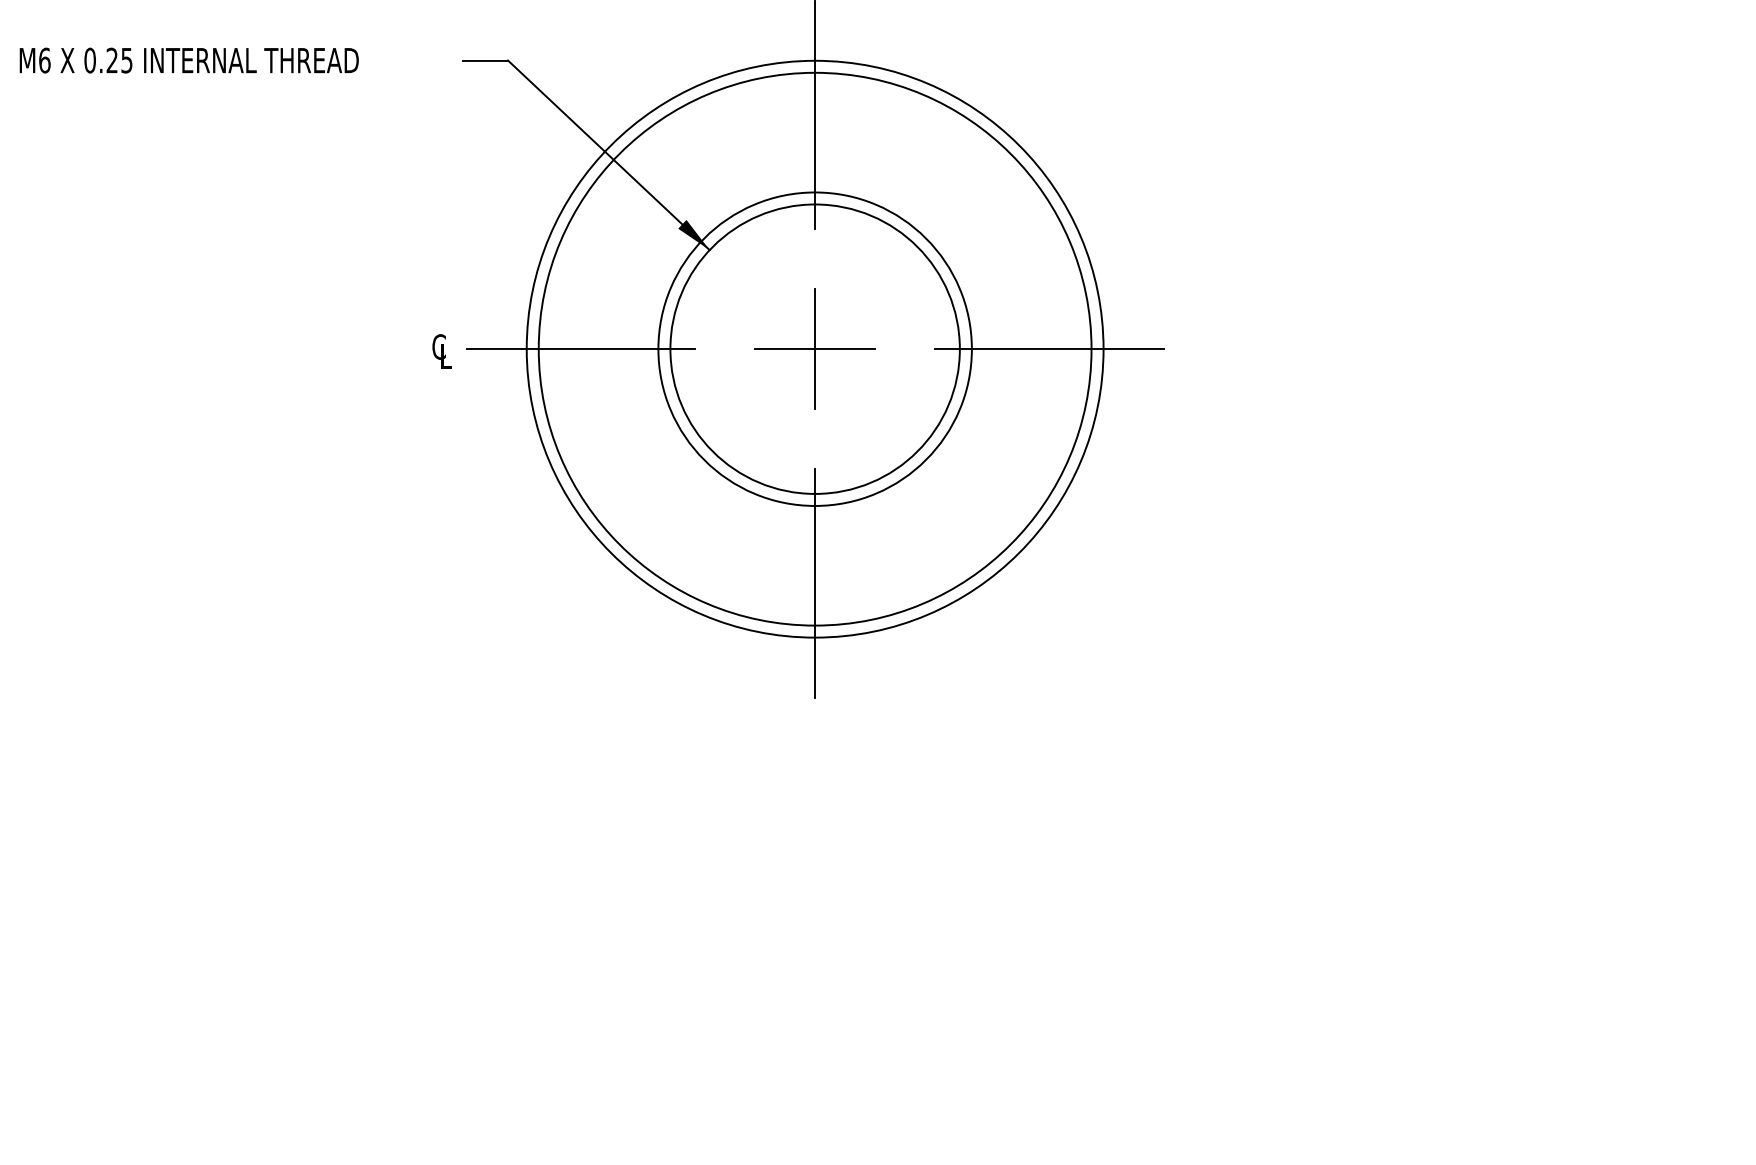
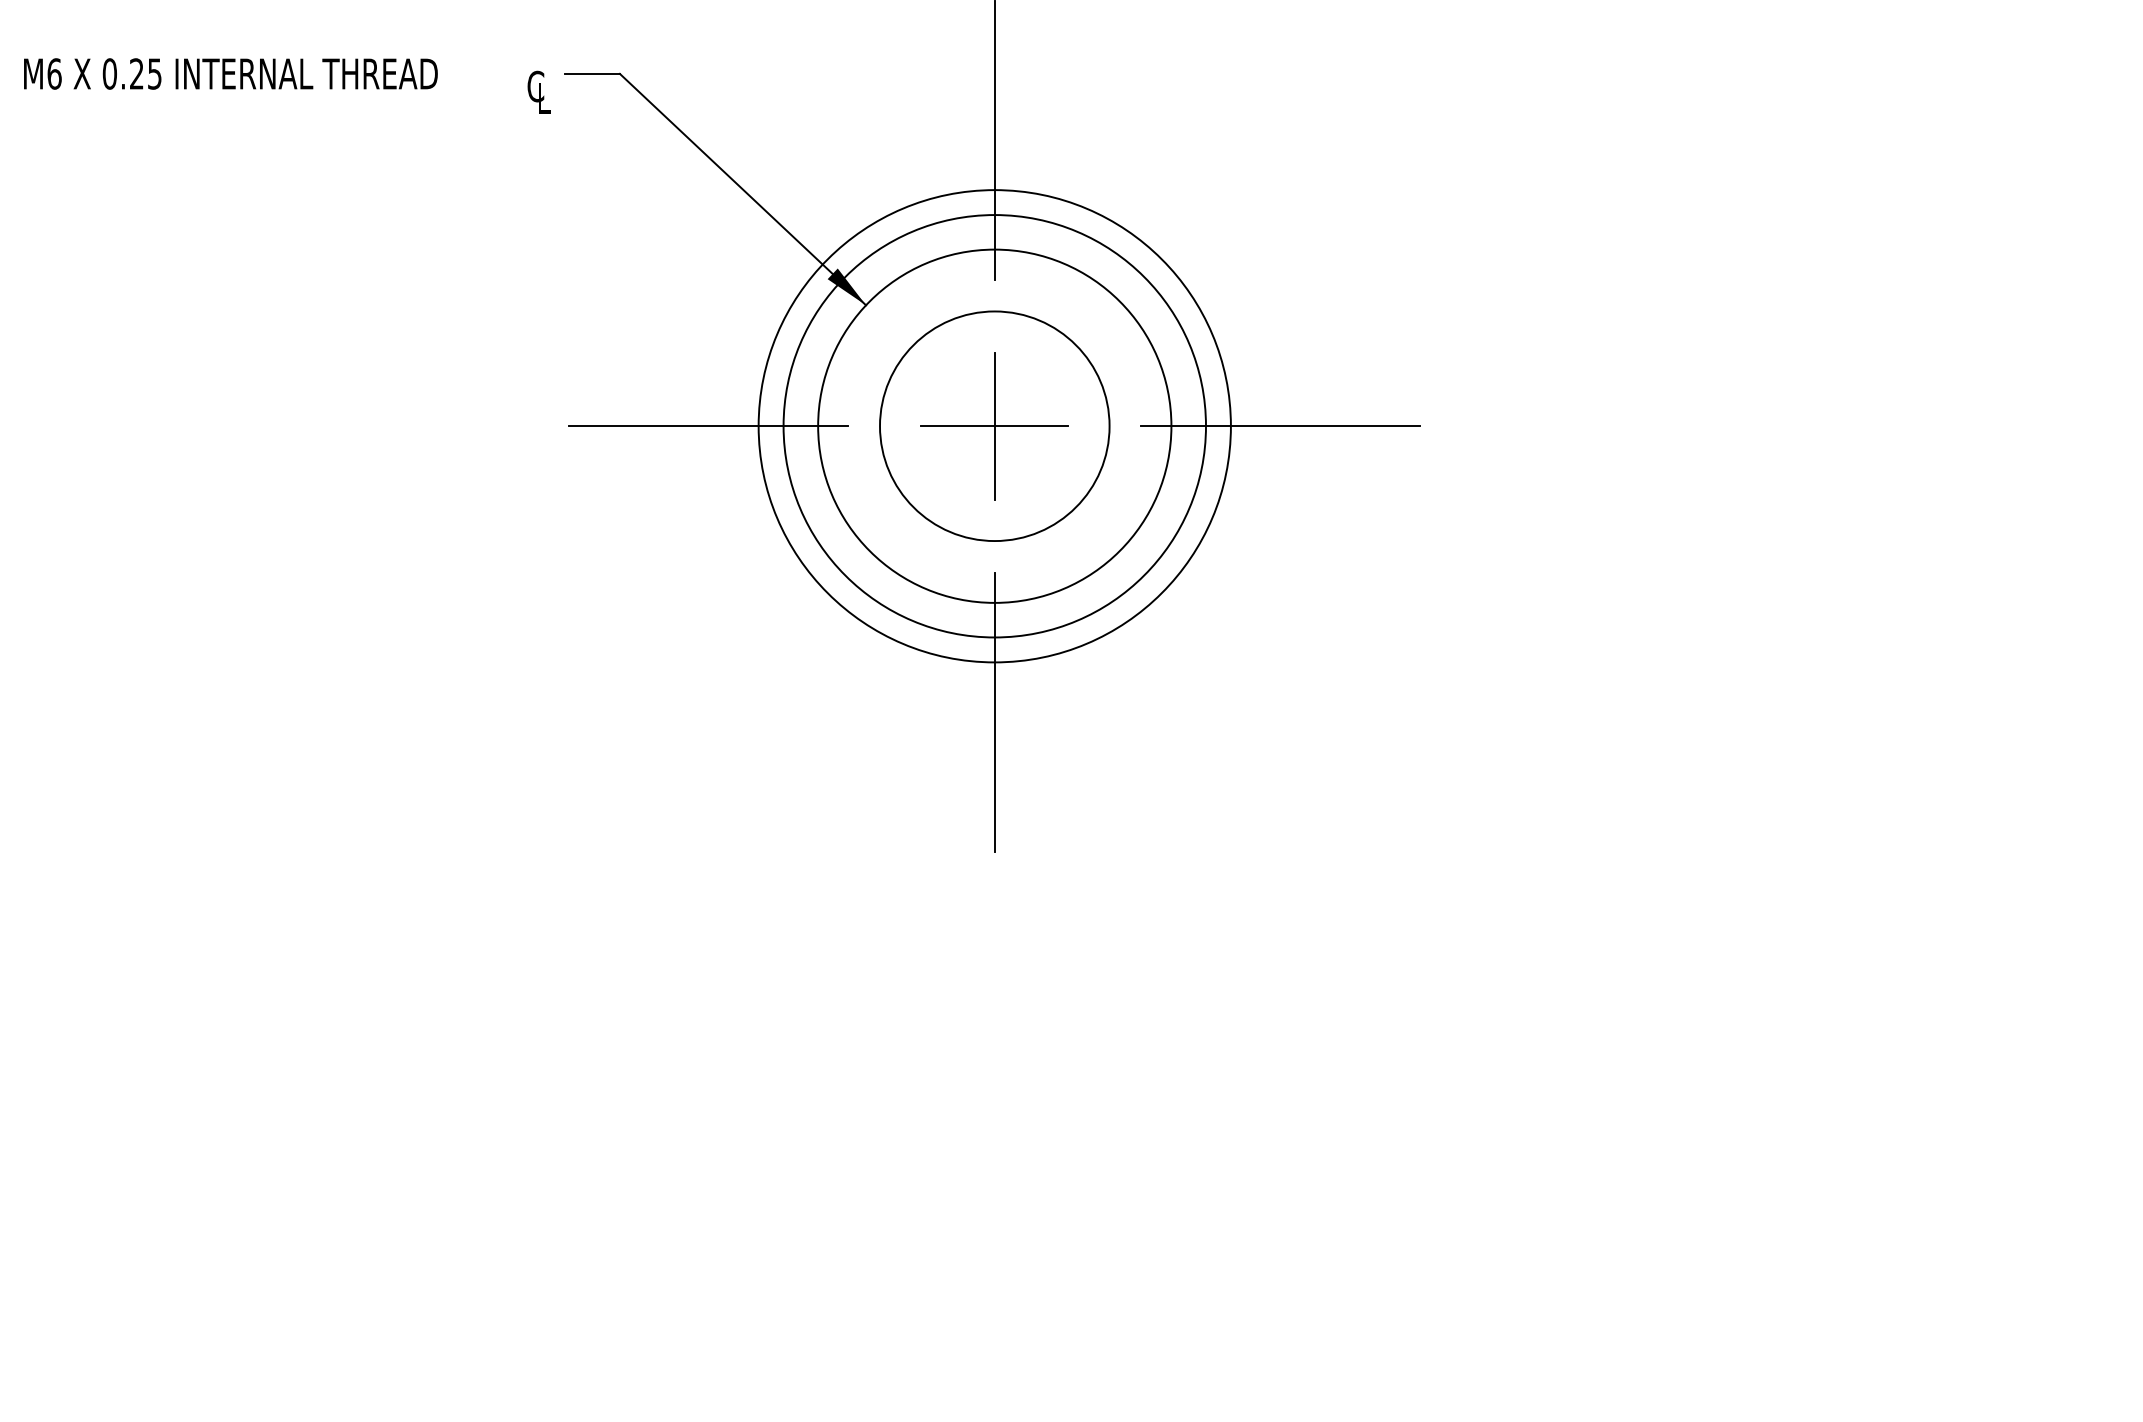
circle: (814, 348) -> (994, 425), size x0.6
circle: (814, 348) -> (994, 425), size x0.7
circle: (814, 349) -> (994, 426), size x0.6
text: (441, 351) -> (538, 91), moved

